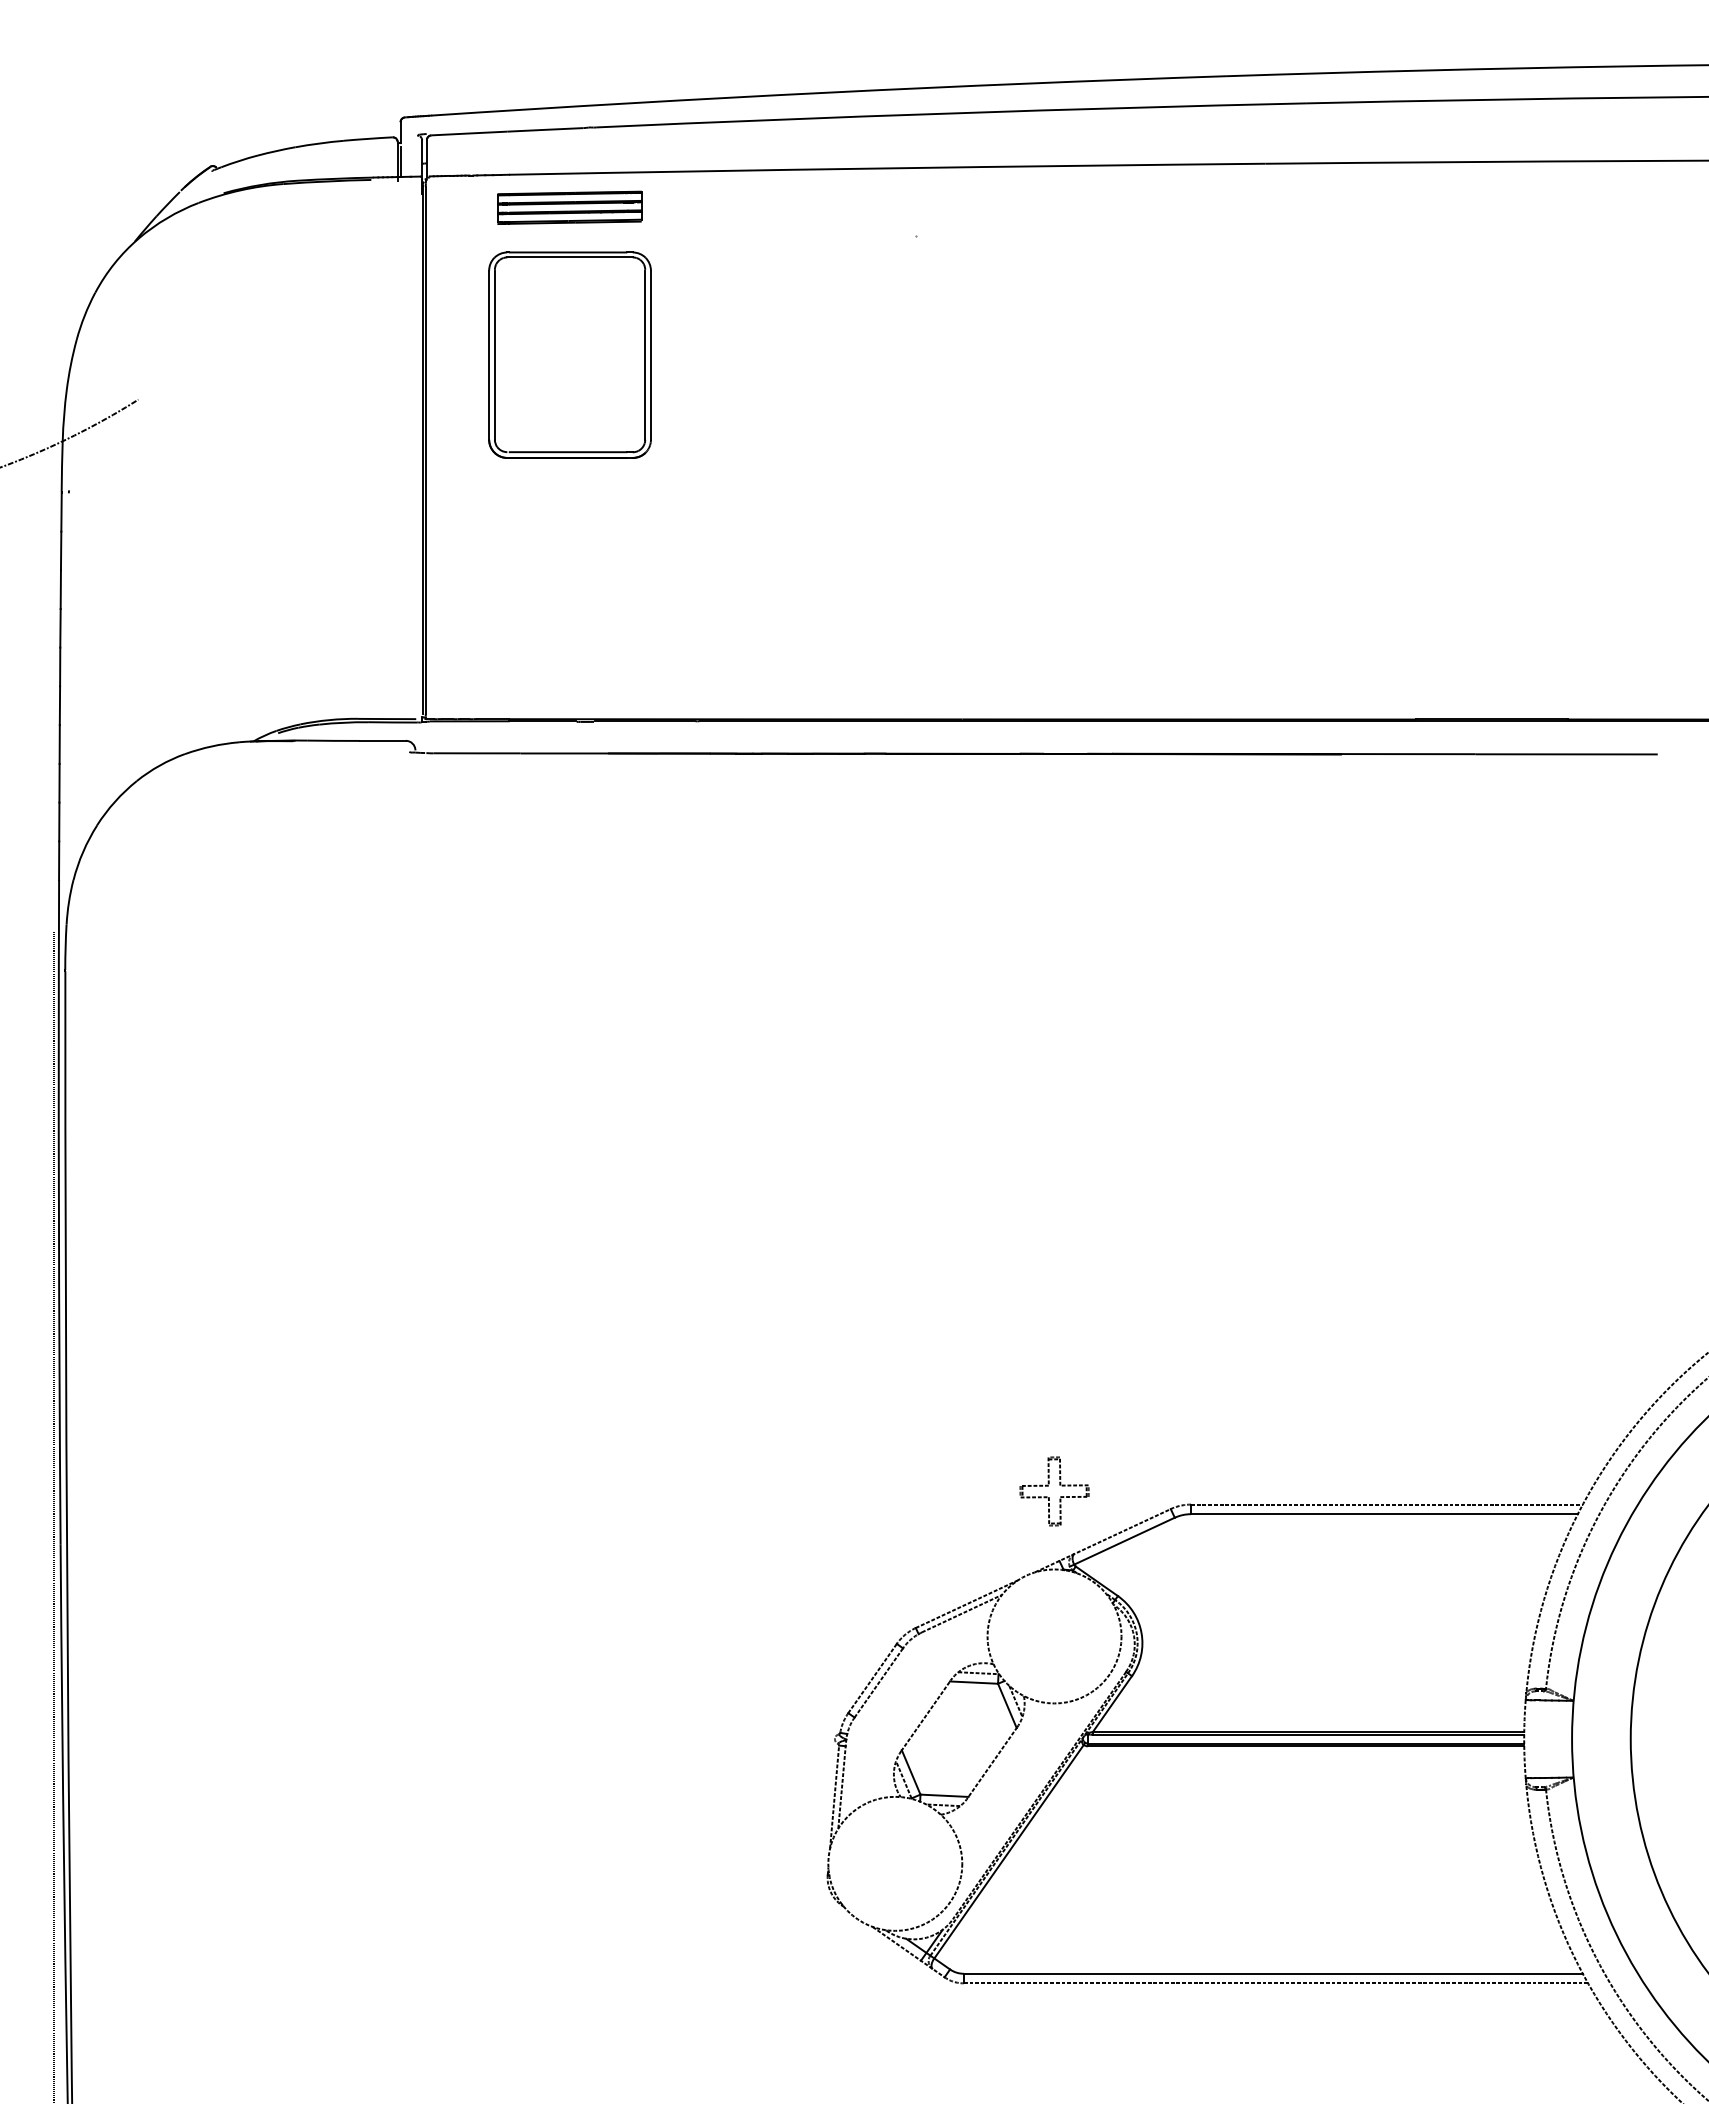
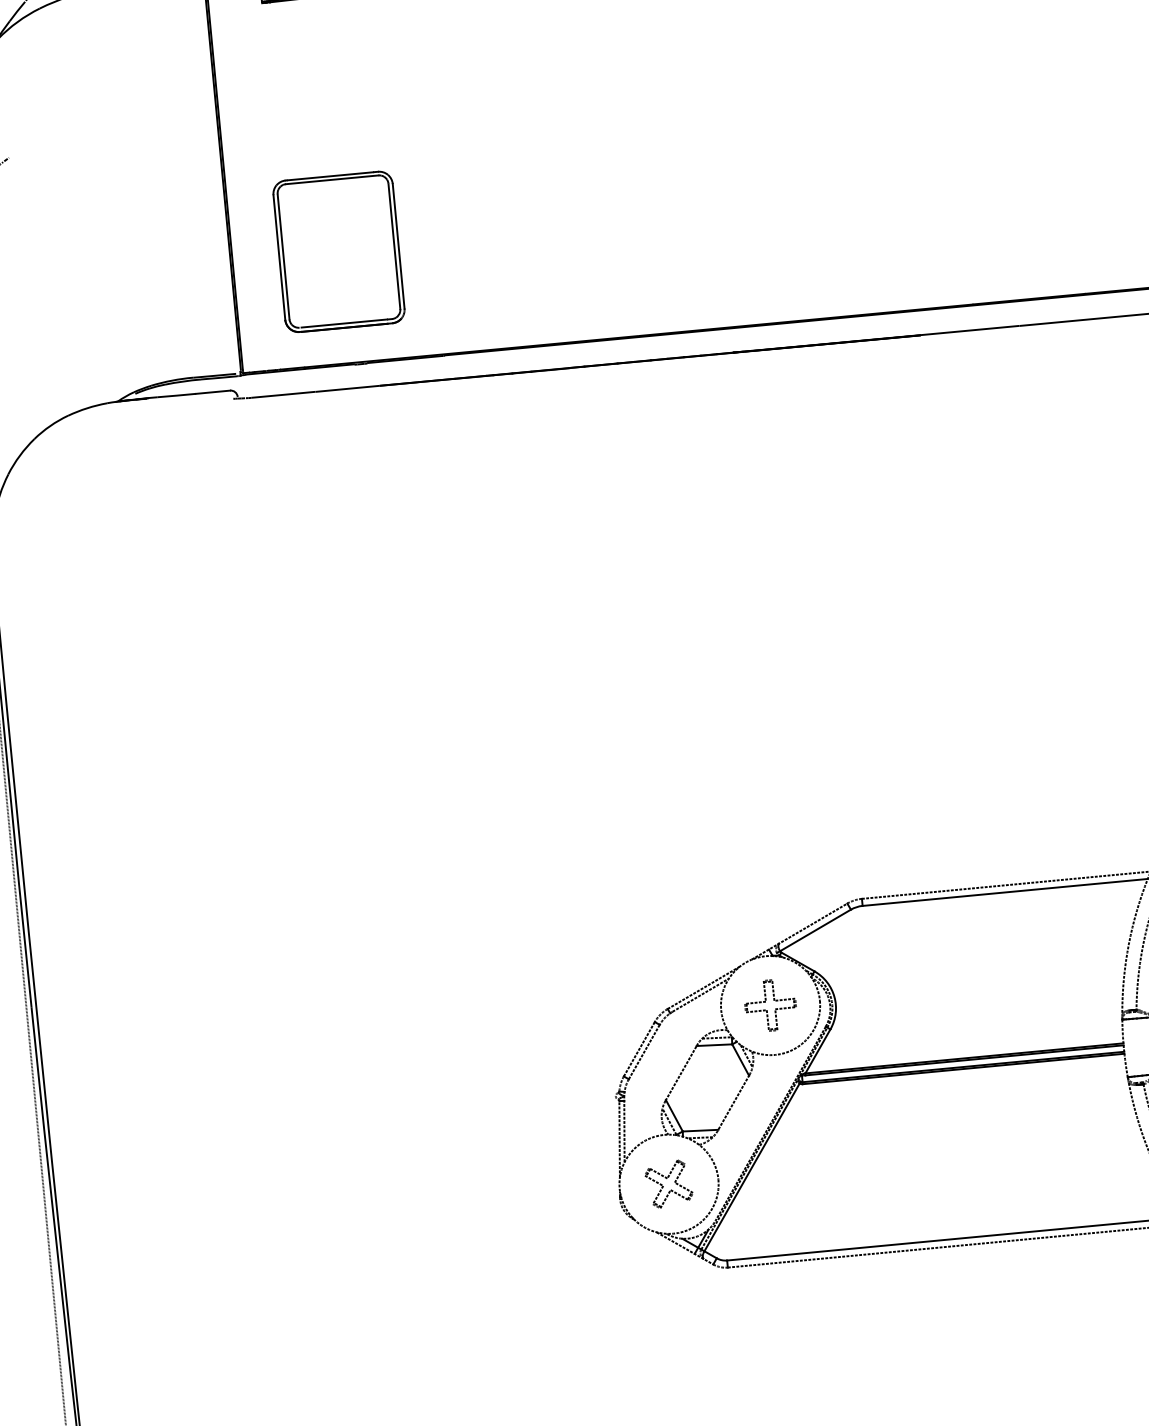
part: (569, 354) -> (338, 251), moved
part: (1059, 1485) -> (773, 1000), moved
part: (893, 1856) -> (667, 1178), added

